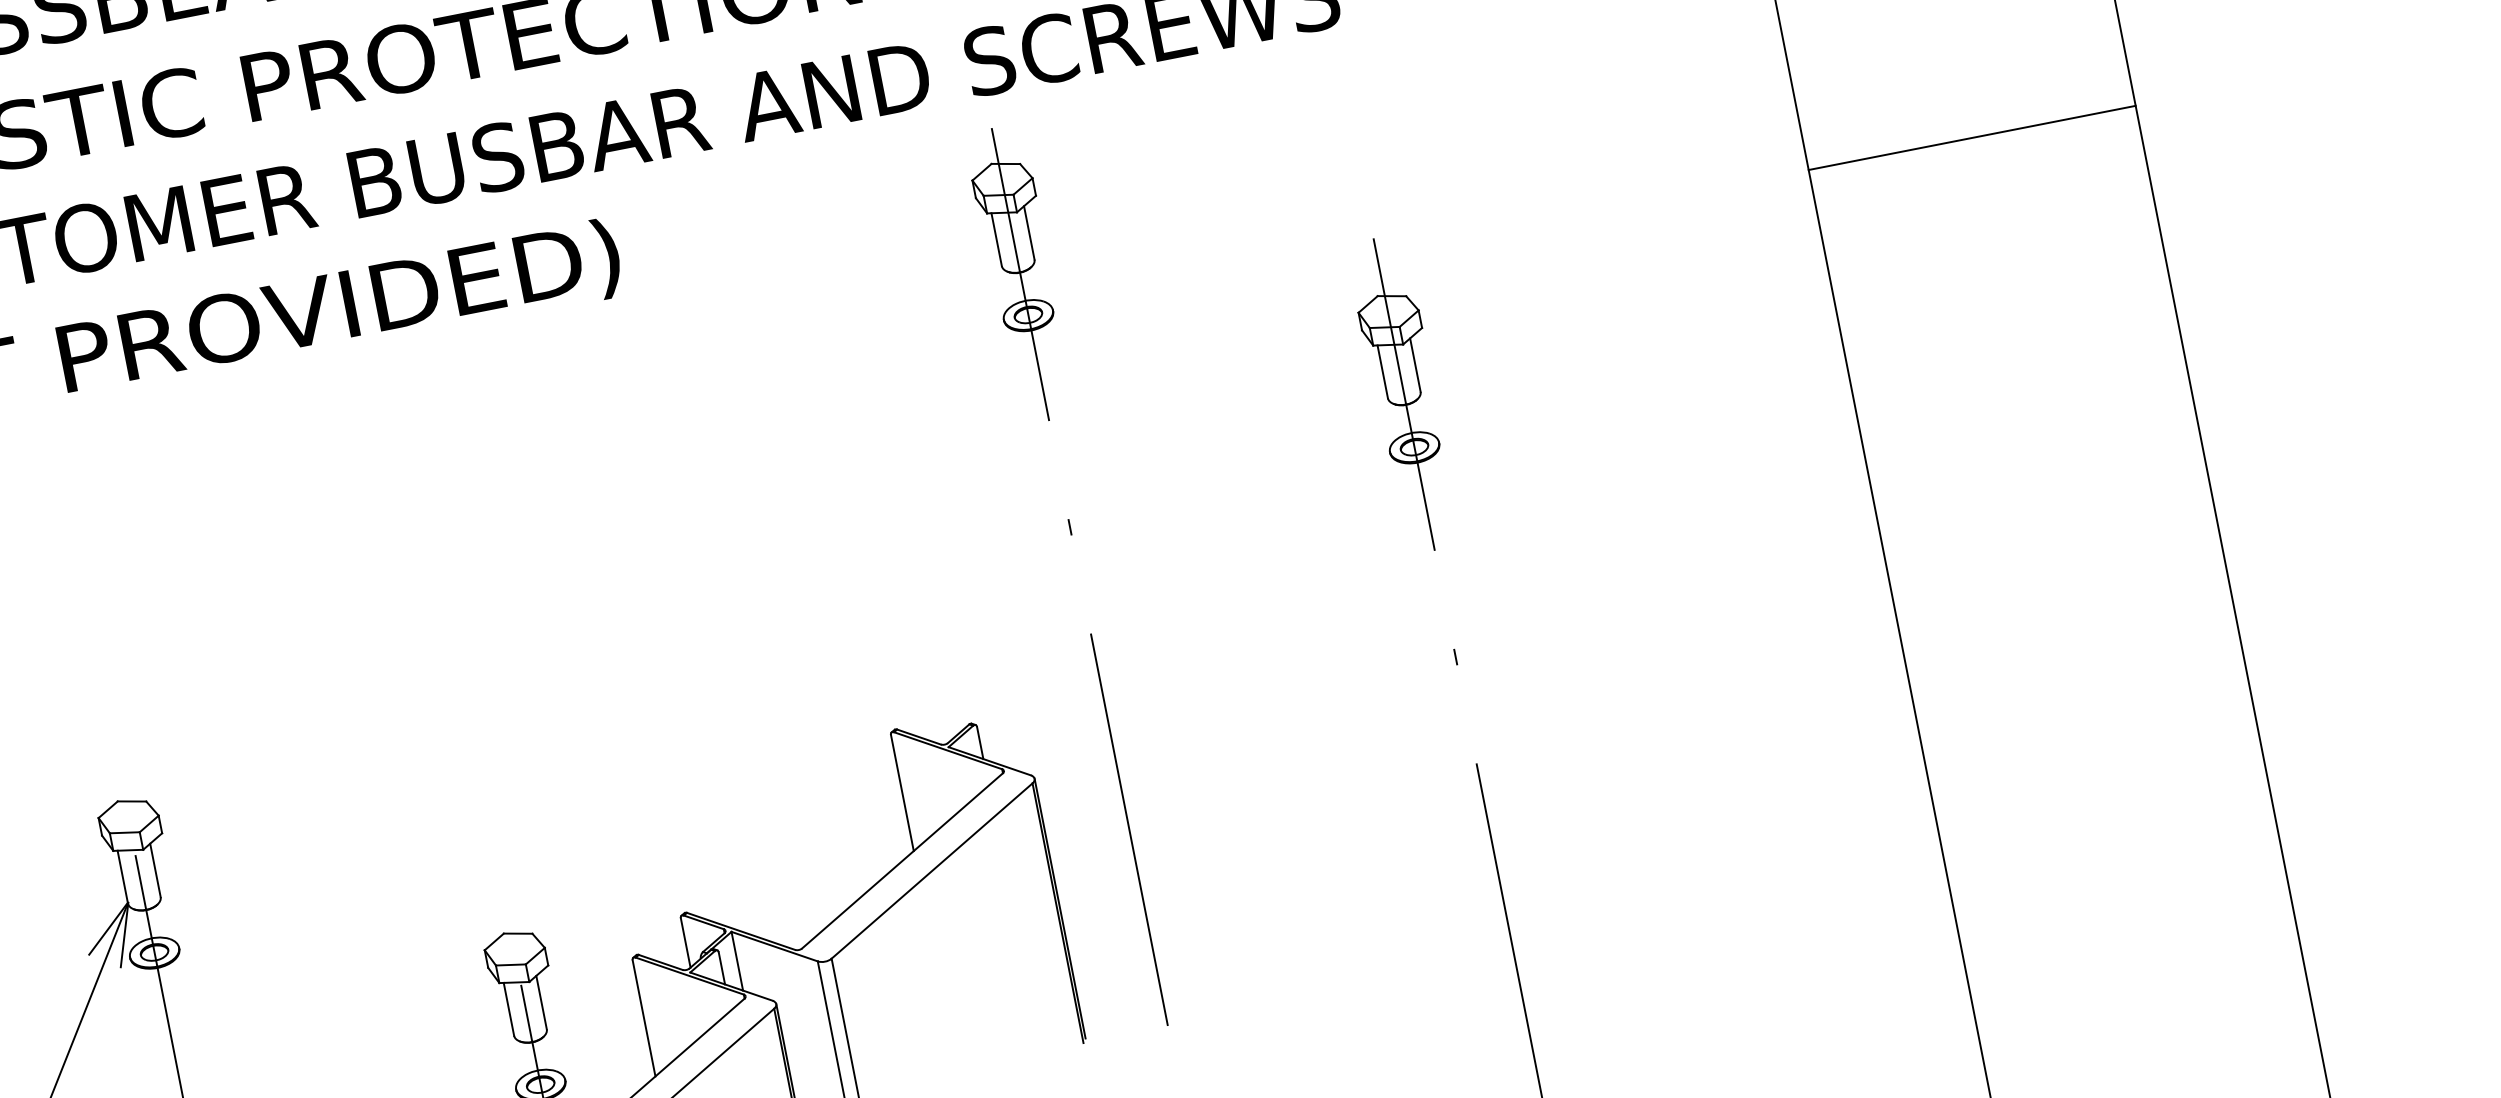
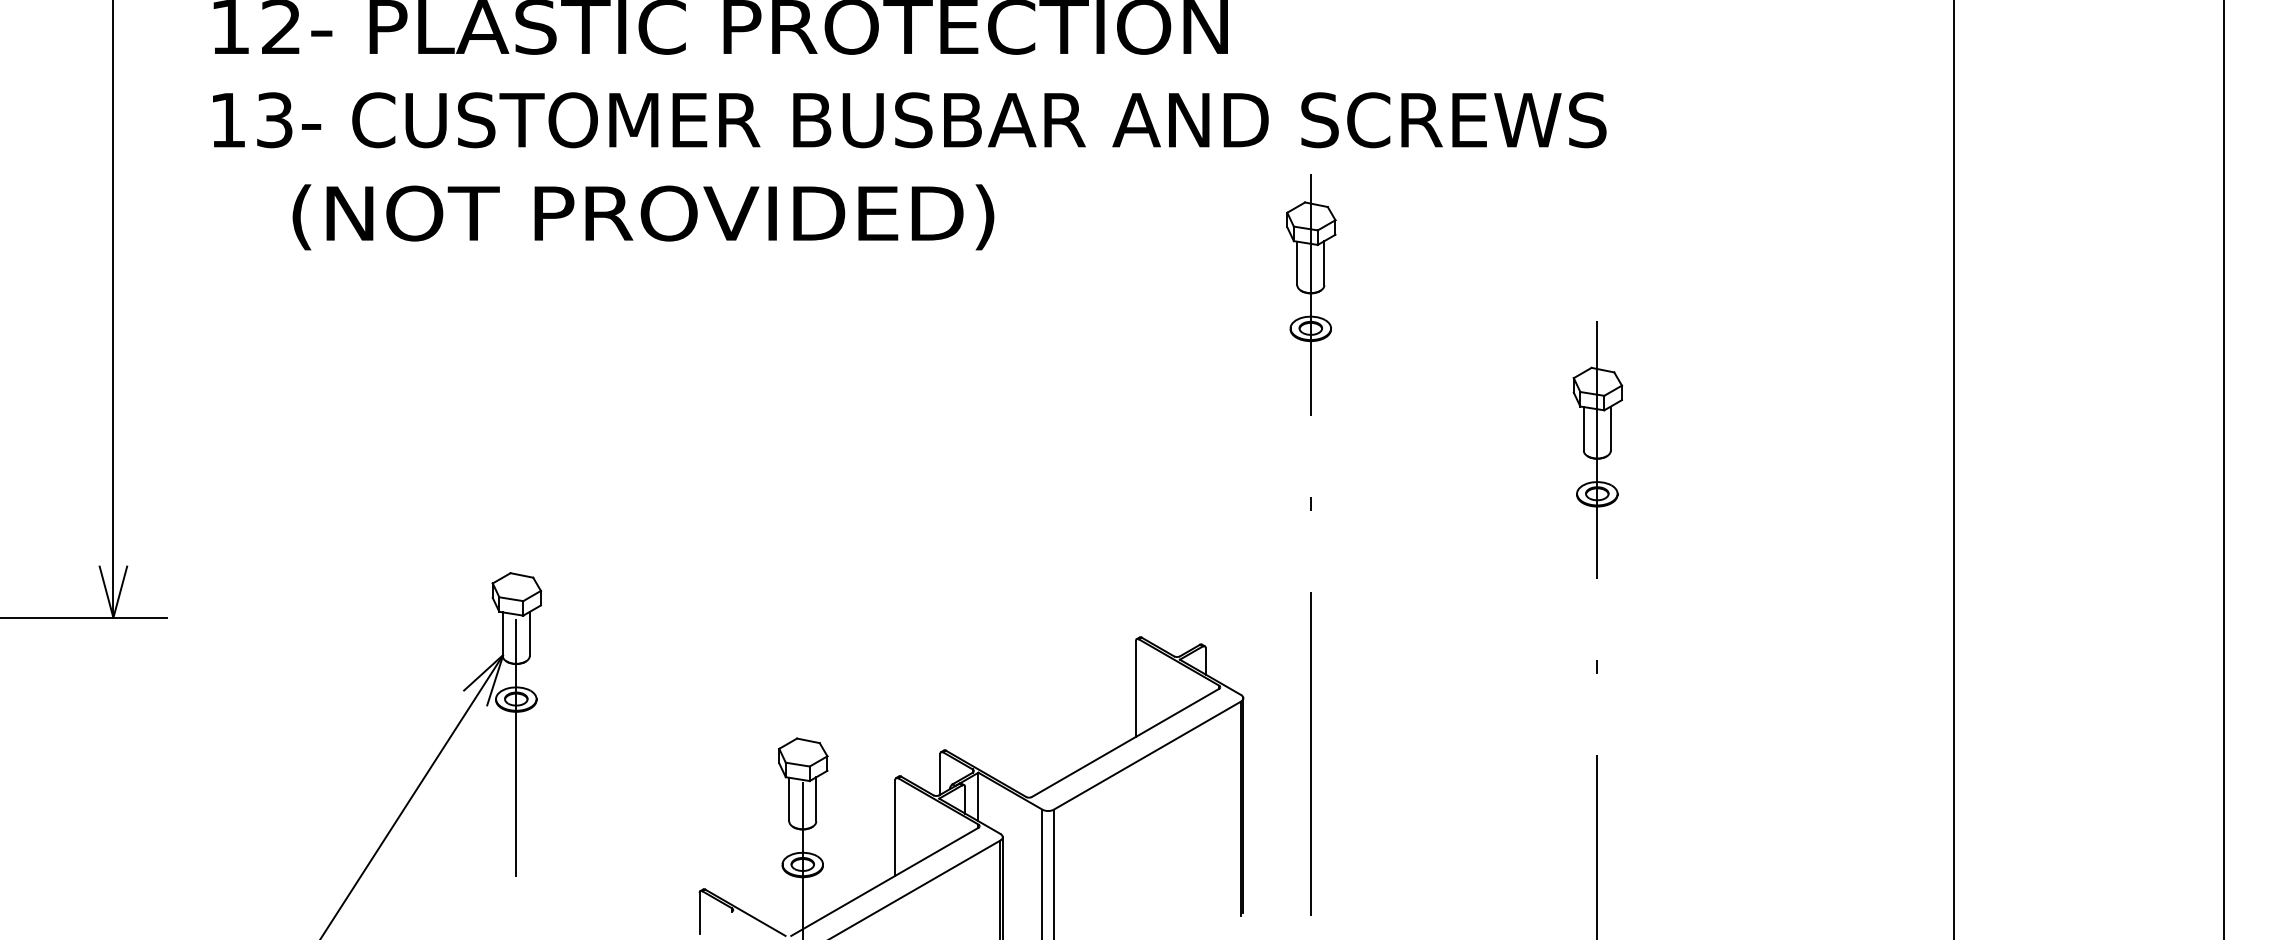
line: (1972, 137) -> (2089, 334), removed

